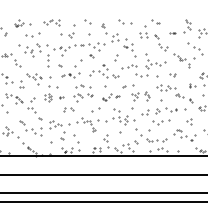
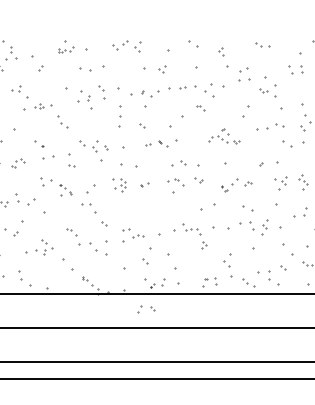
part: (125, 21) -> (263, 44), size x0.6
part: (104, 71) -> (224, 136), size x0.6
part: (68, 109) -> (146, 309), moved

